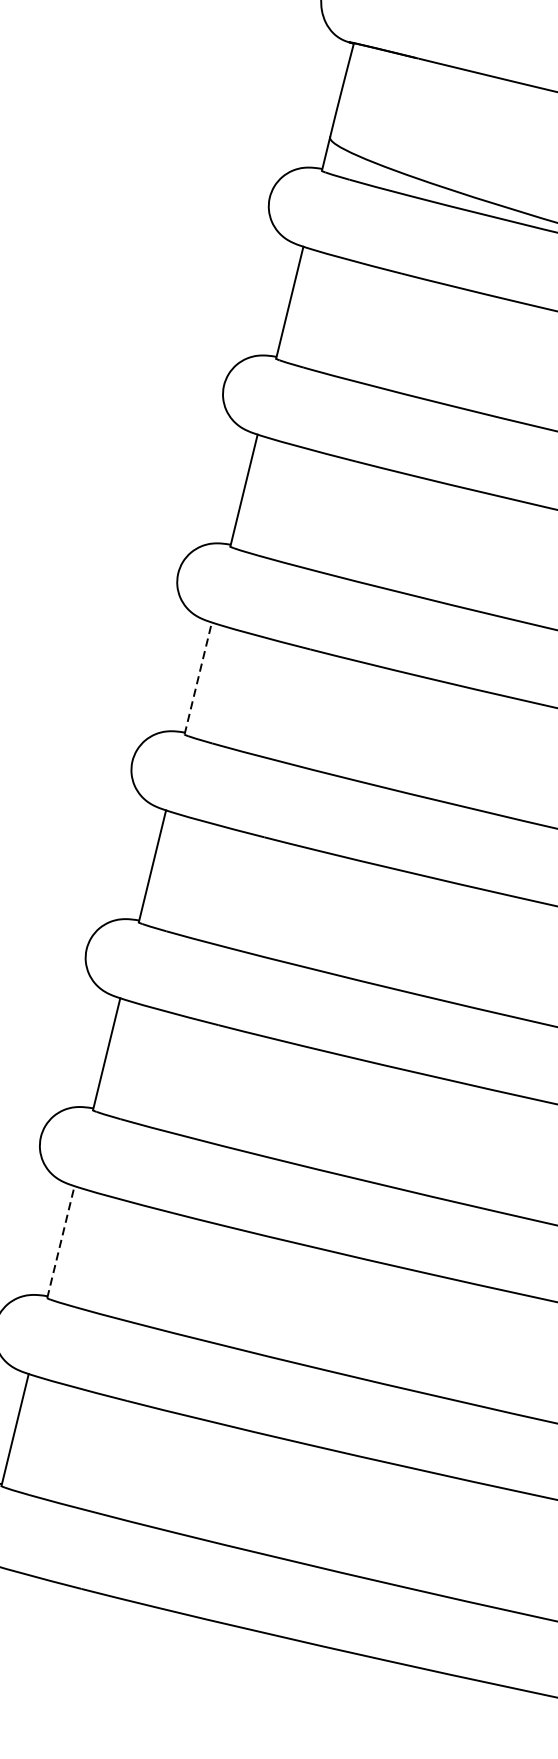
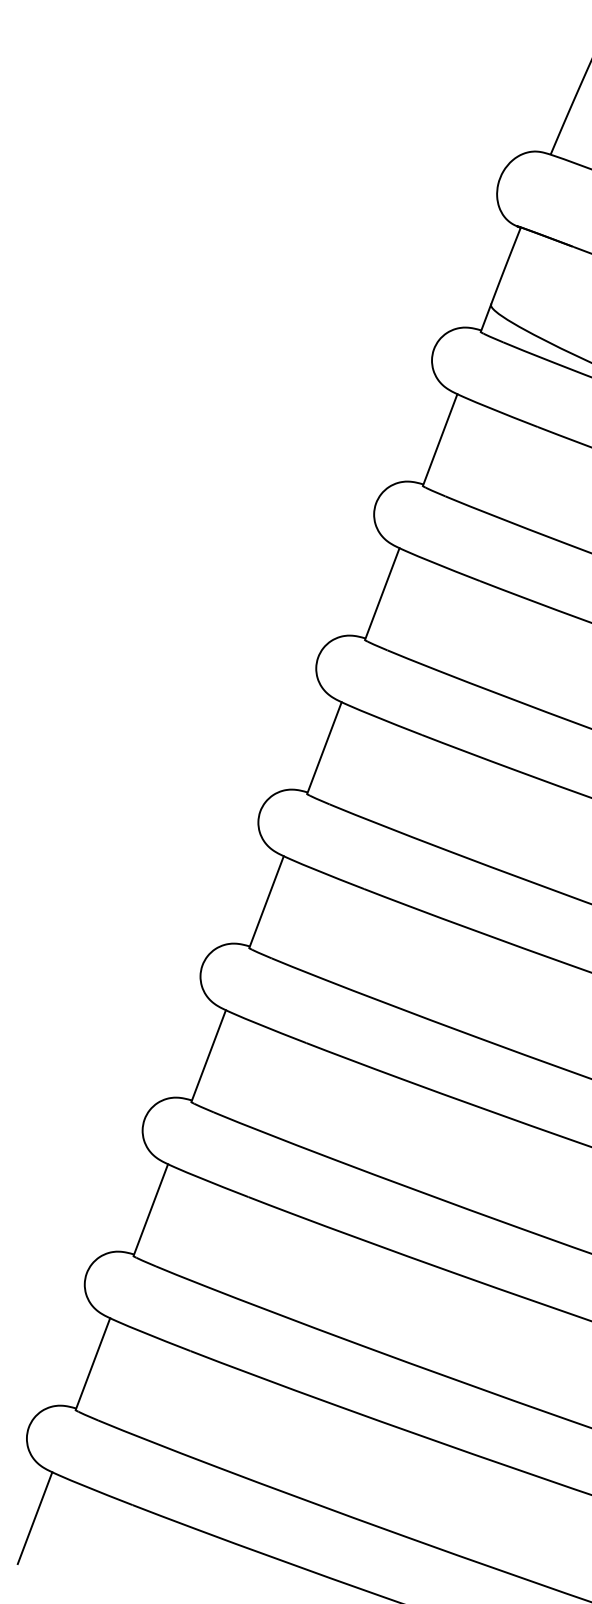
line: (198, 677) -> (324, 747), dashed -> solid
line: (61, 1241) -> (151, 1209), dashed -> solid

